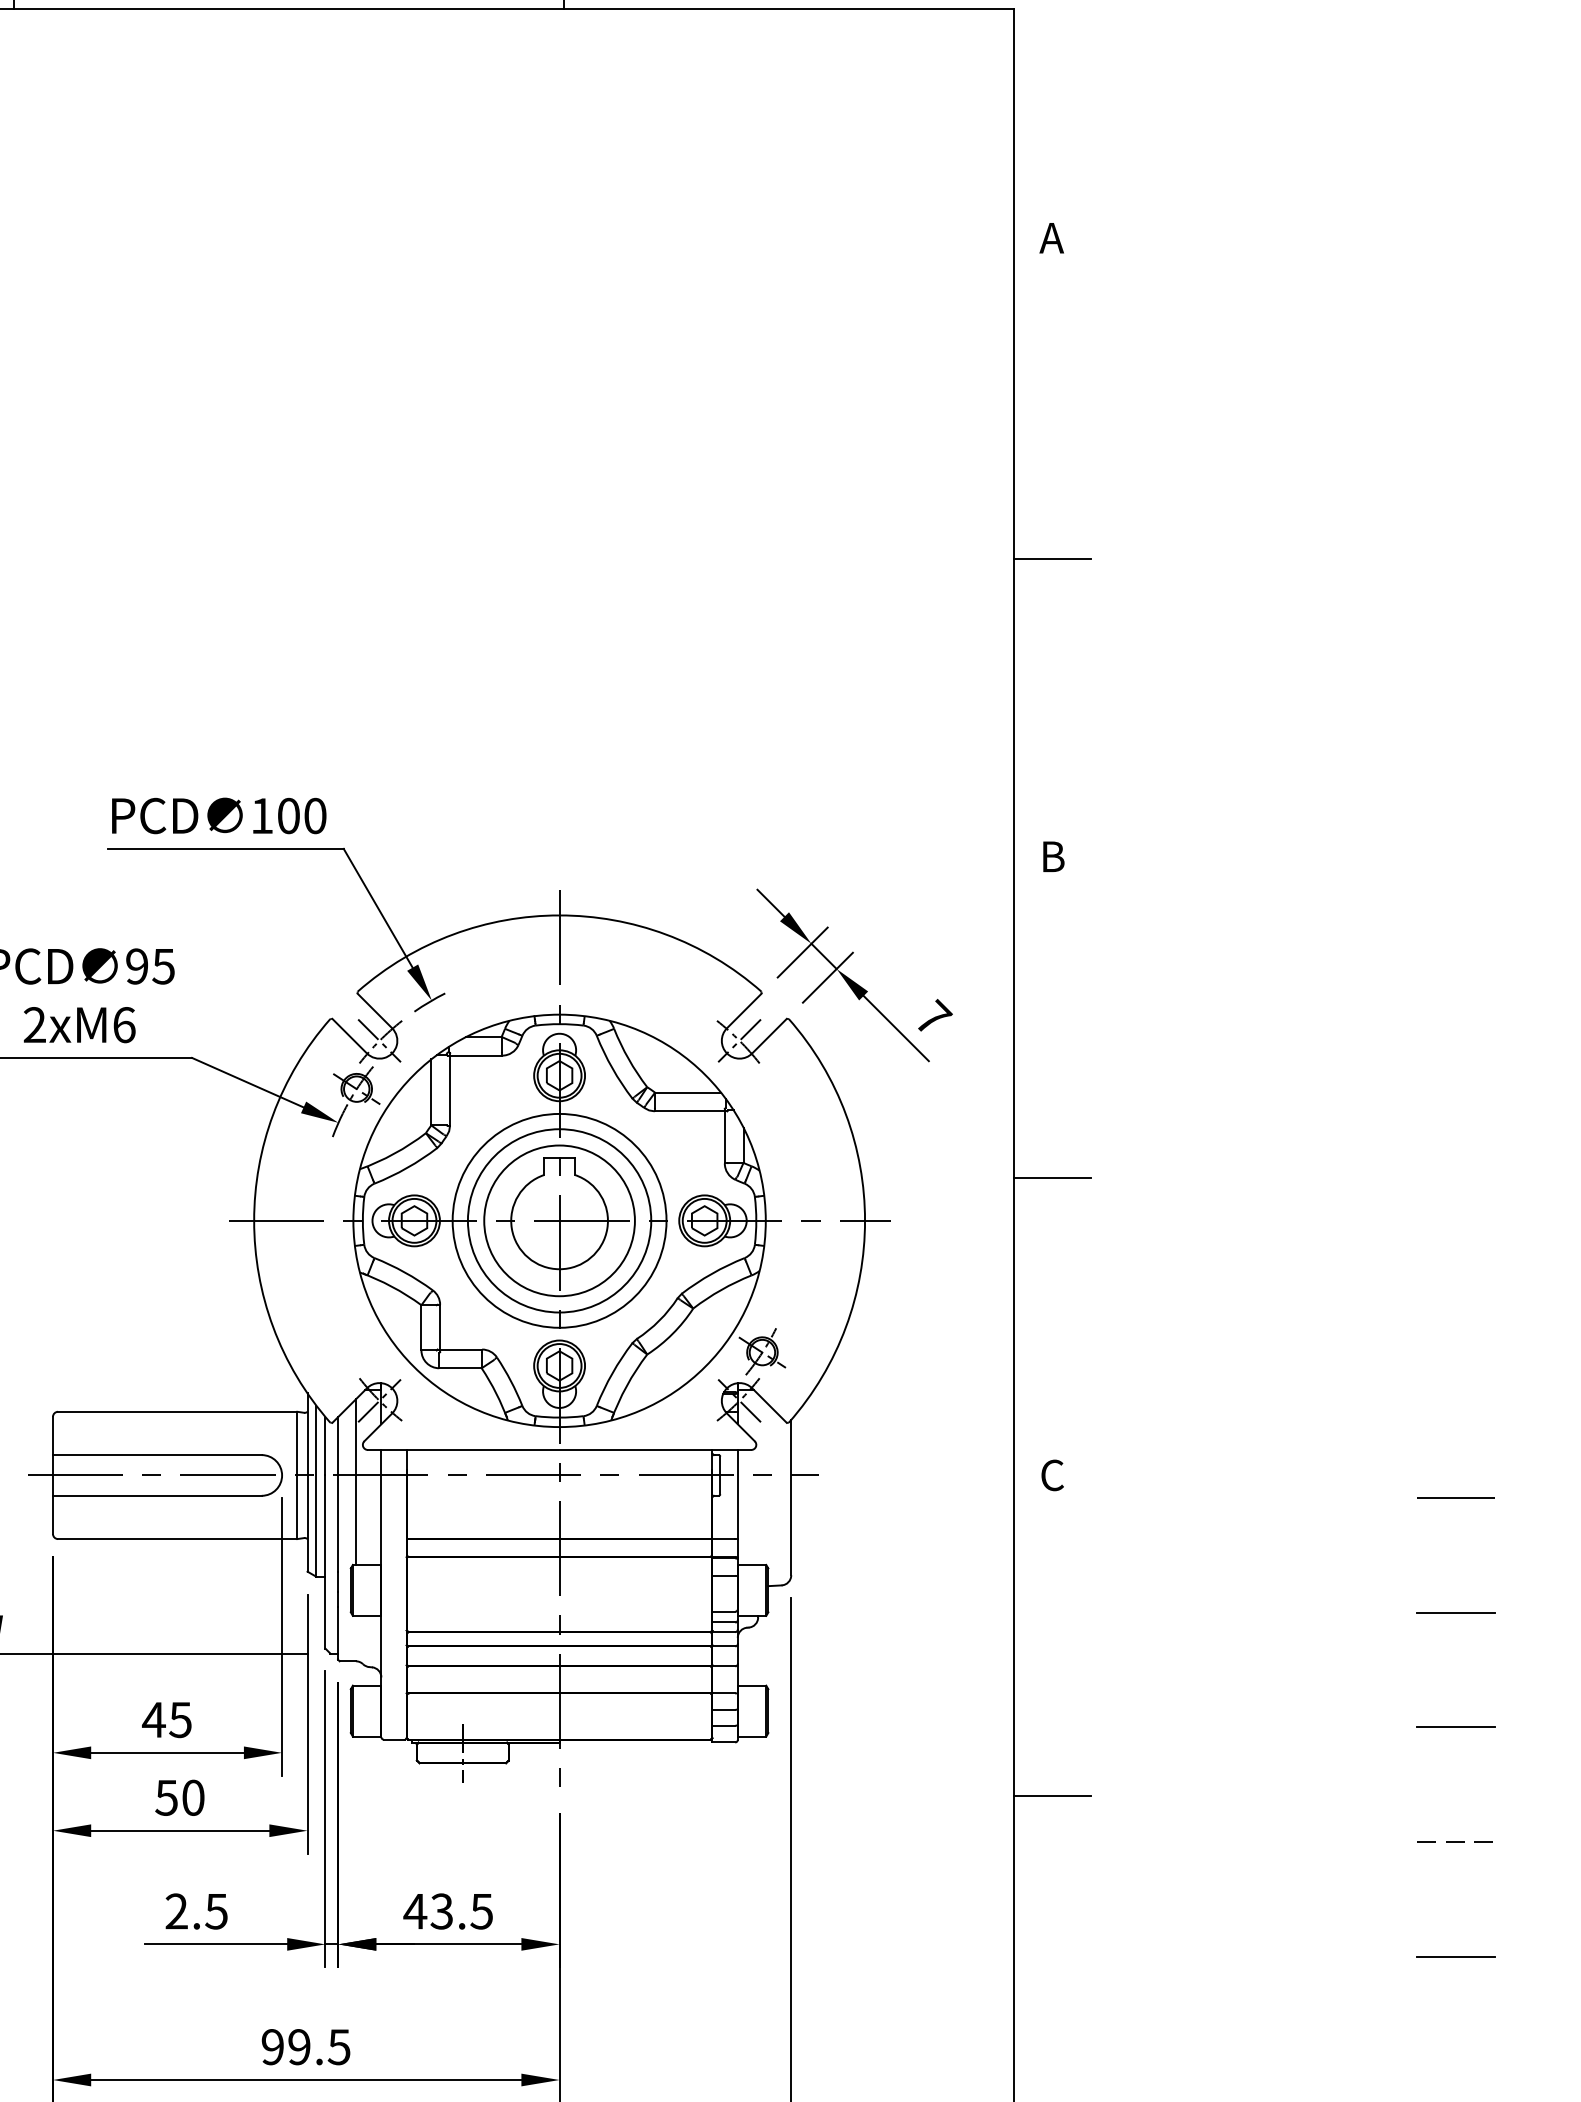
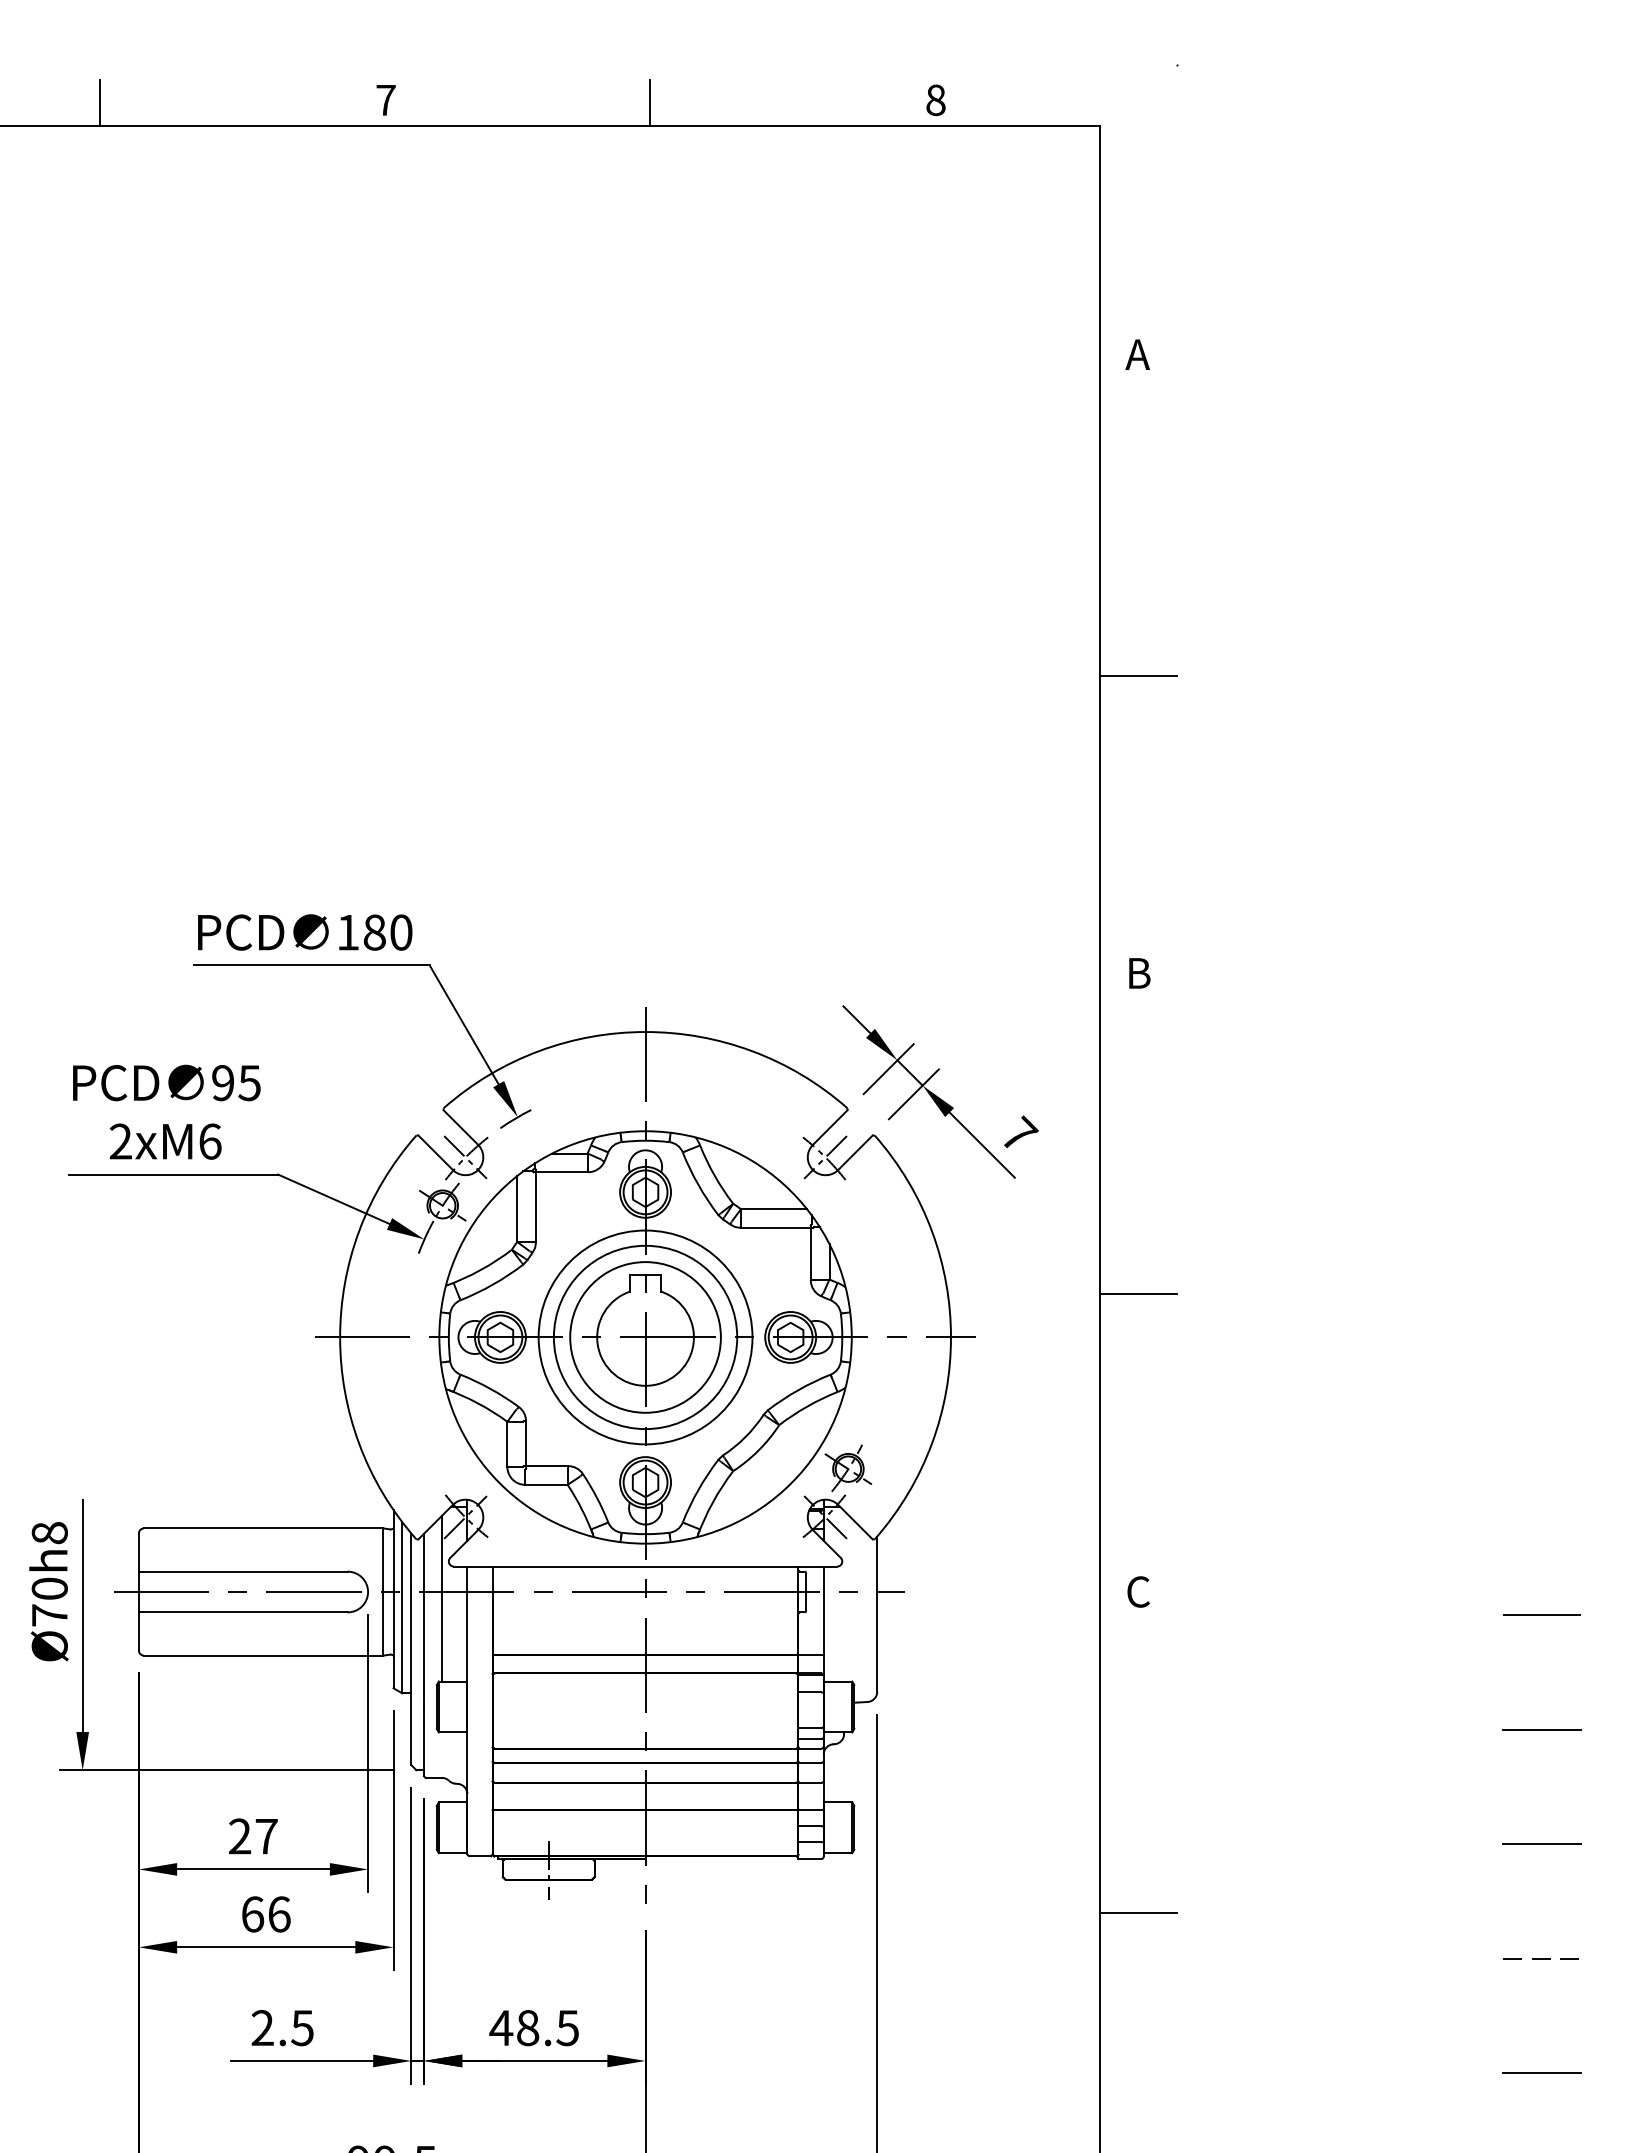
text: (288, 815) -> (374, 932), 100 -> 180
text: (166, 1719) -> (252, 1836), 45 -> 27
text: (179, 1797) -> (265, 1914), 50 -> 66
text: (441, 1911) -> (527, 2028), 43.5 -> 48.5

